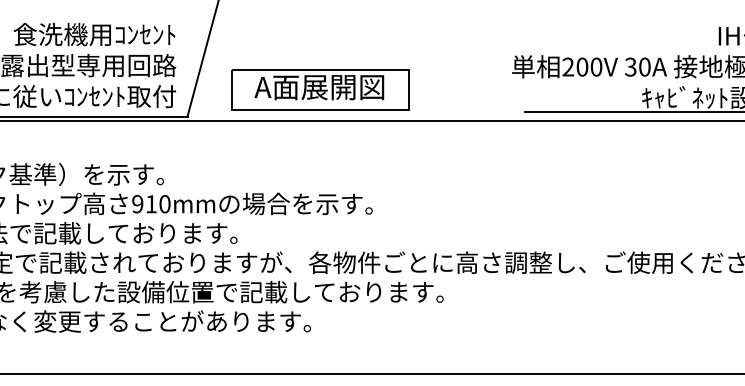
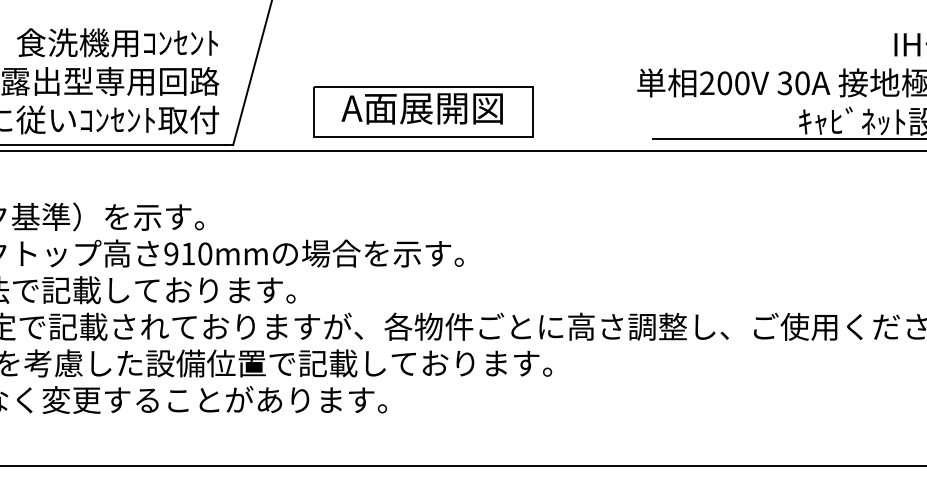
part: (320, 89) -> (423, 111), moved

